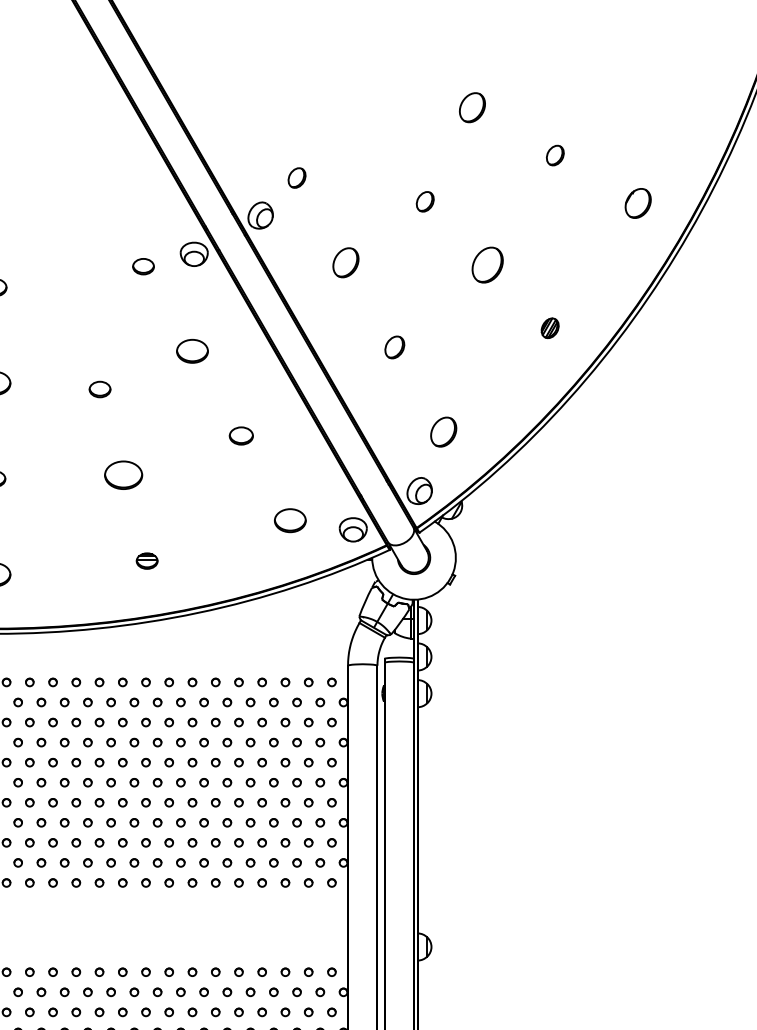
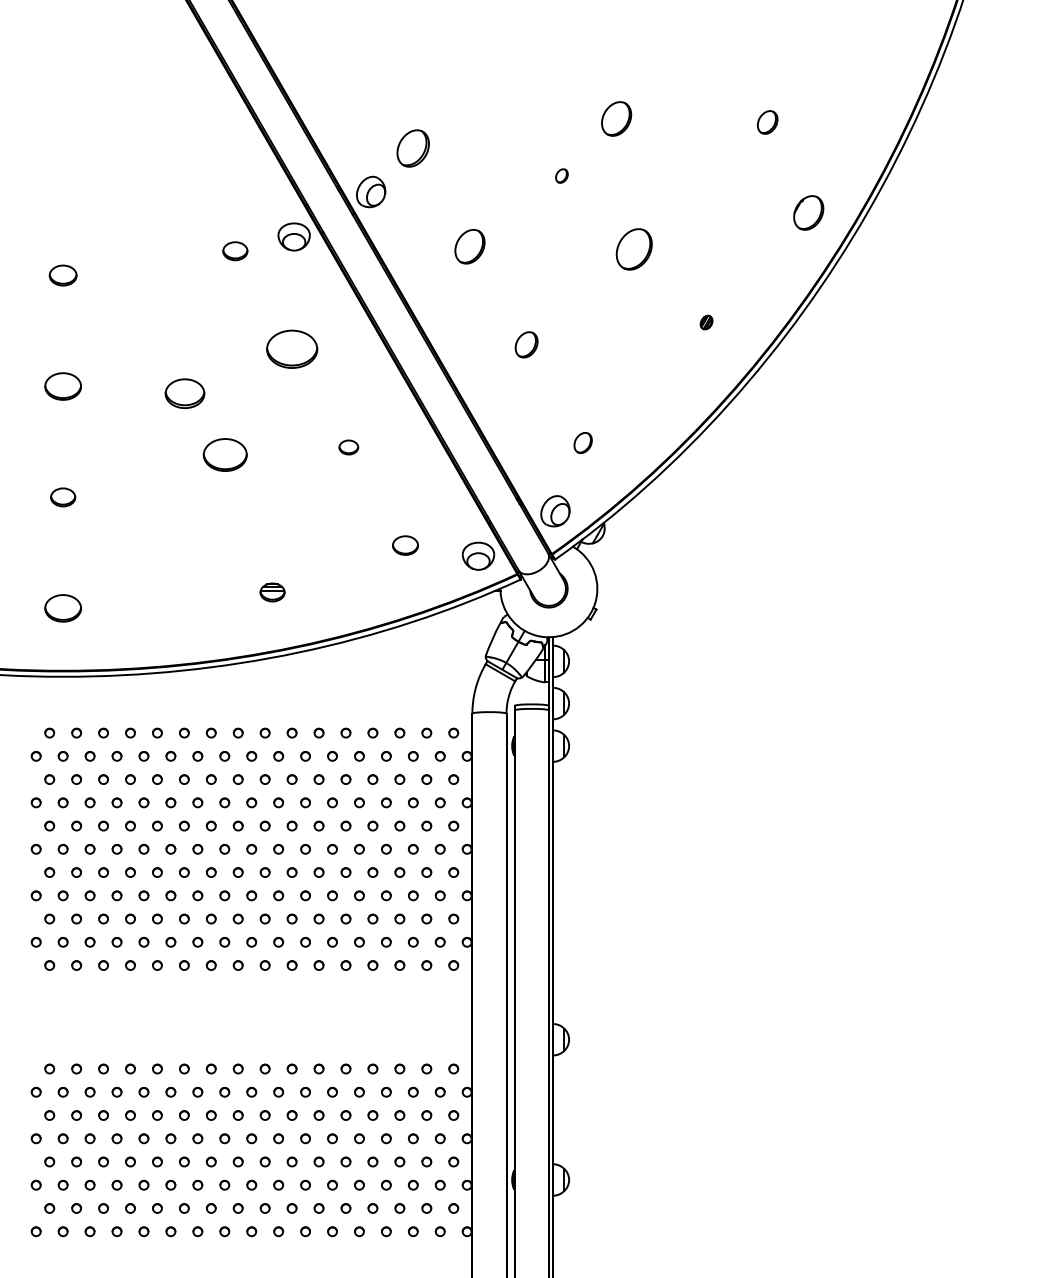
part: (472, 107) -> (616, 118), moved
part: (555, 155) -> (767, 122), moved
part: (297, 178) -> (413, 148), size x1.6
part: (424, 201) -> (561, 175), size x0.6
part: (638, 203) -> (808, 212), moved
part: (550, 328) -> (706, 322), size x0.6
part: (191, 351) -> (291, 349), size x1.4
part: (99, 389) -> (184, 393), size x1.6
part: (443, 431) -> (582, 442), size x0.6
part: (241, 436) -> (348, 447), size x0.7
part: (122, 474) -> (224, 454), moved
part: (290, 520) -> (405, 545), size x0.7
part: (147, 561) -> (272, 592), moved

